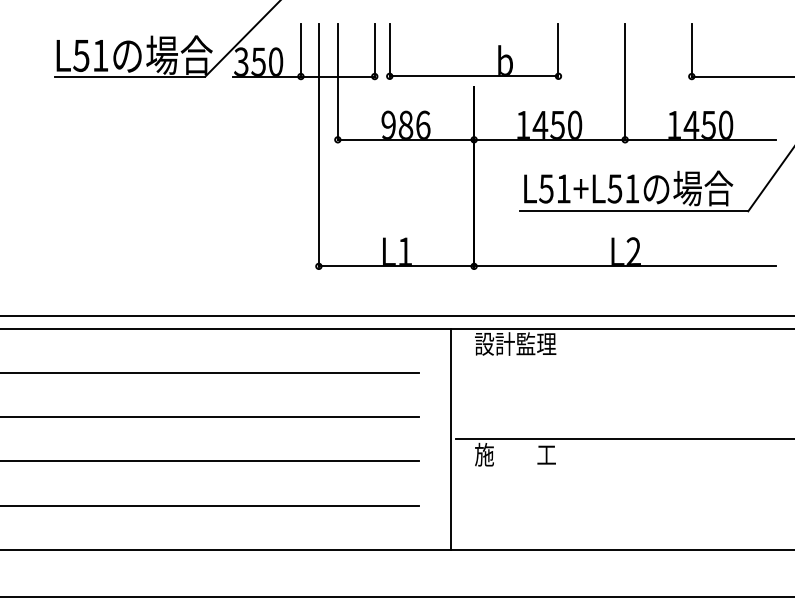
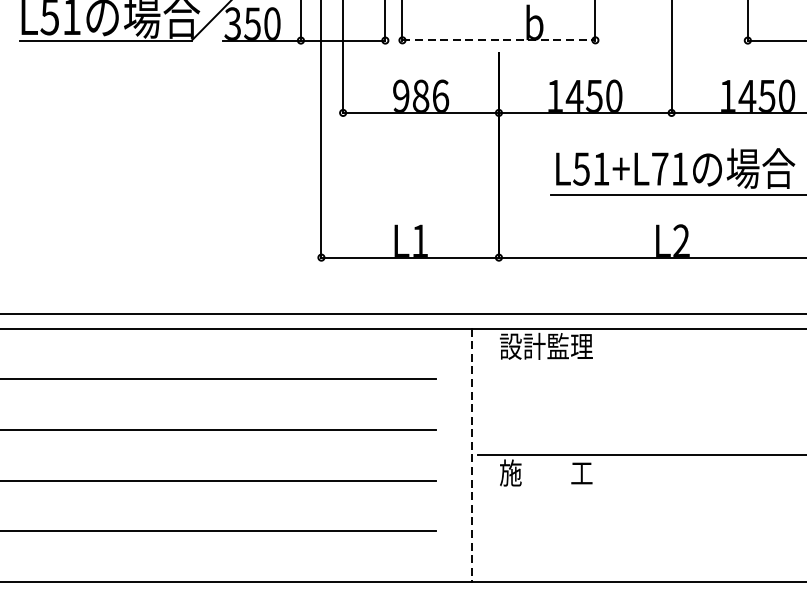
line: (474, 76) -> (499, 40), solid -> dashed
text: (614, 188) -> (659, 168), L51+L51 -> L51+L71
line: (450, 439) -> (471, 455), solid -> dashed

